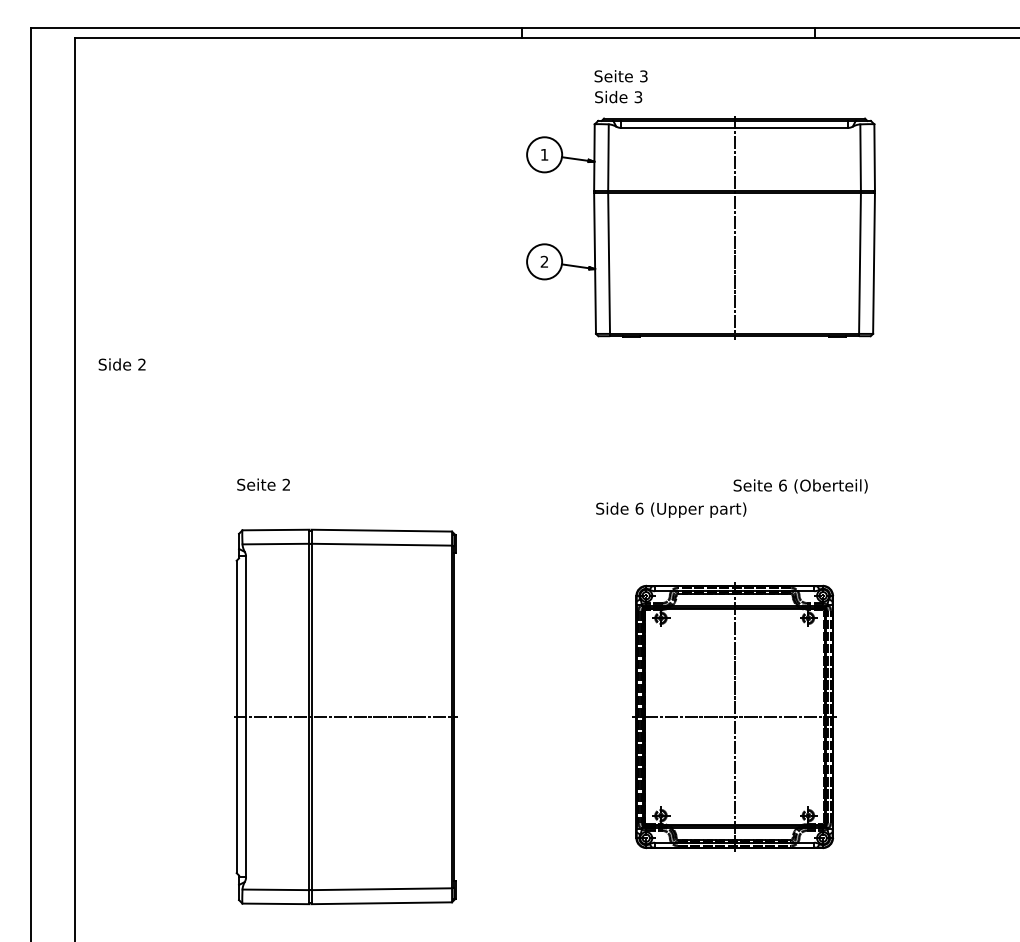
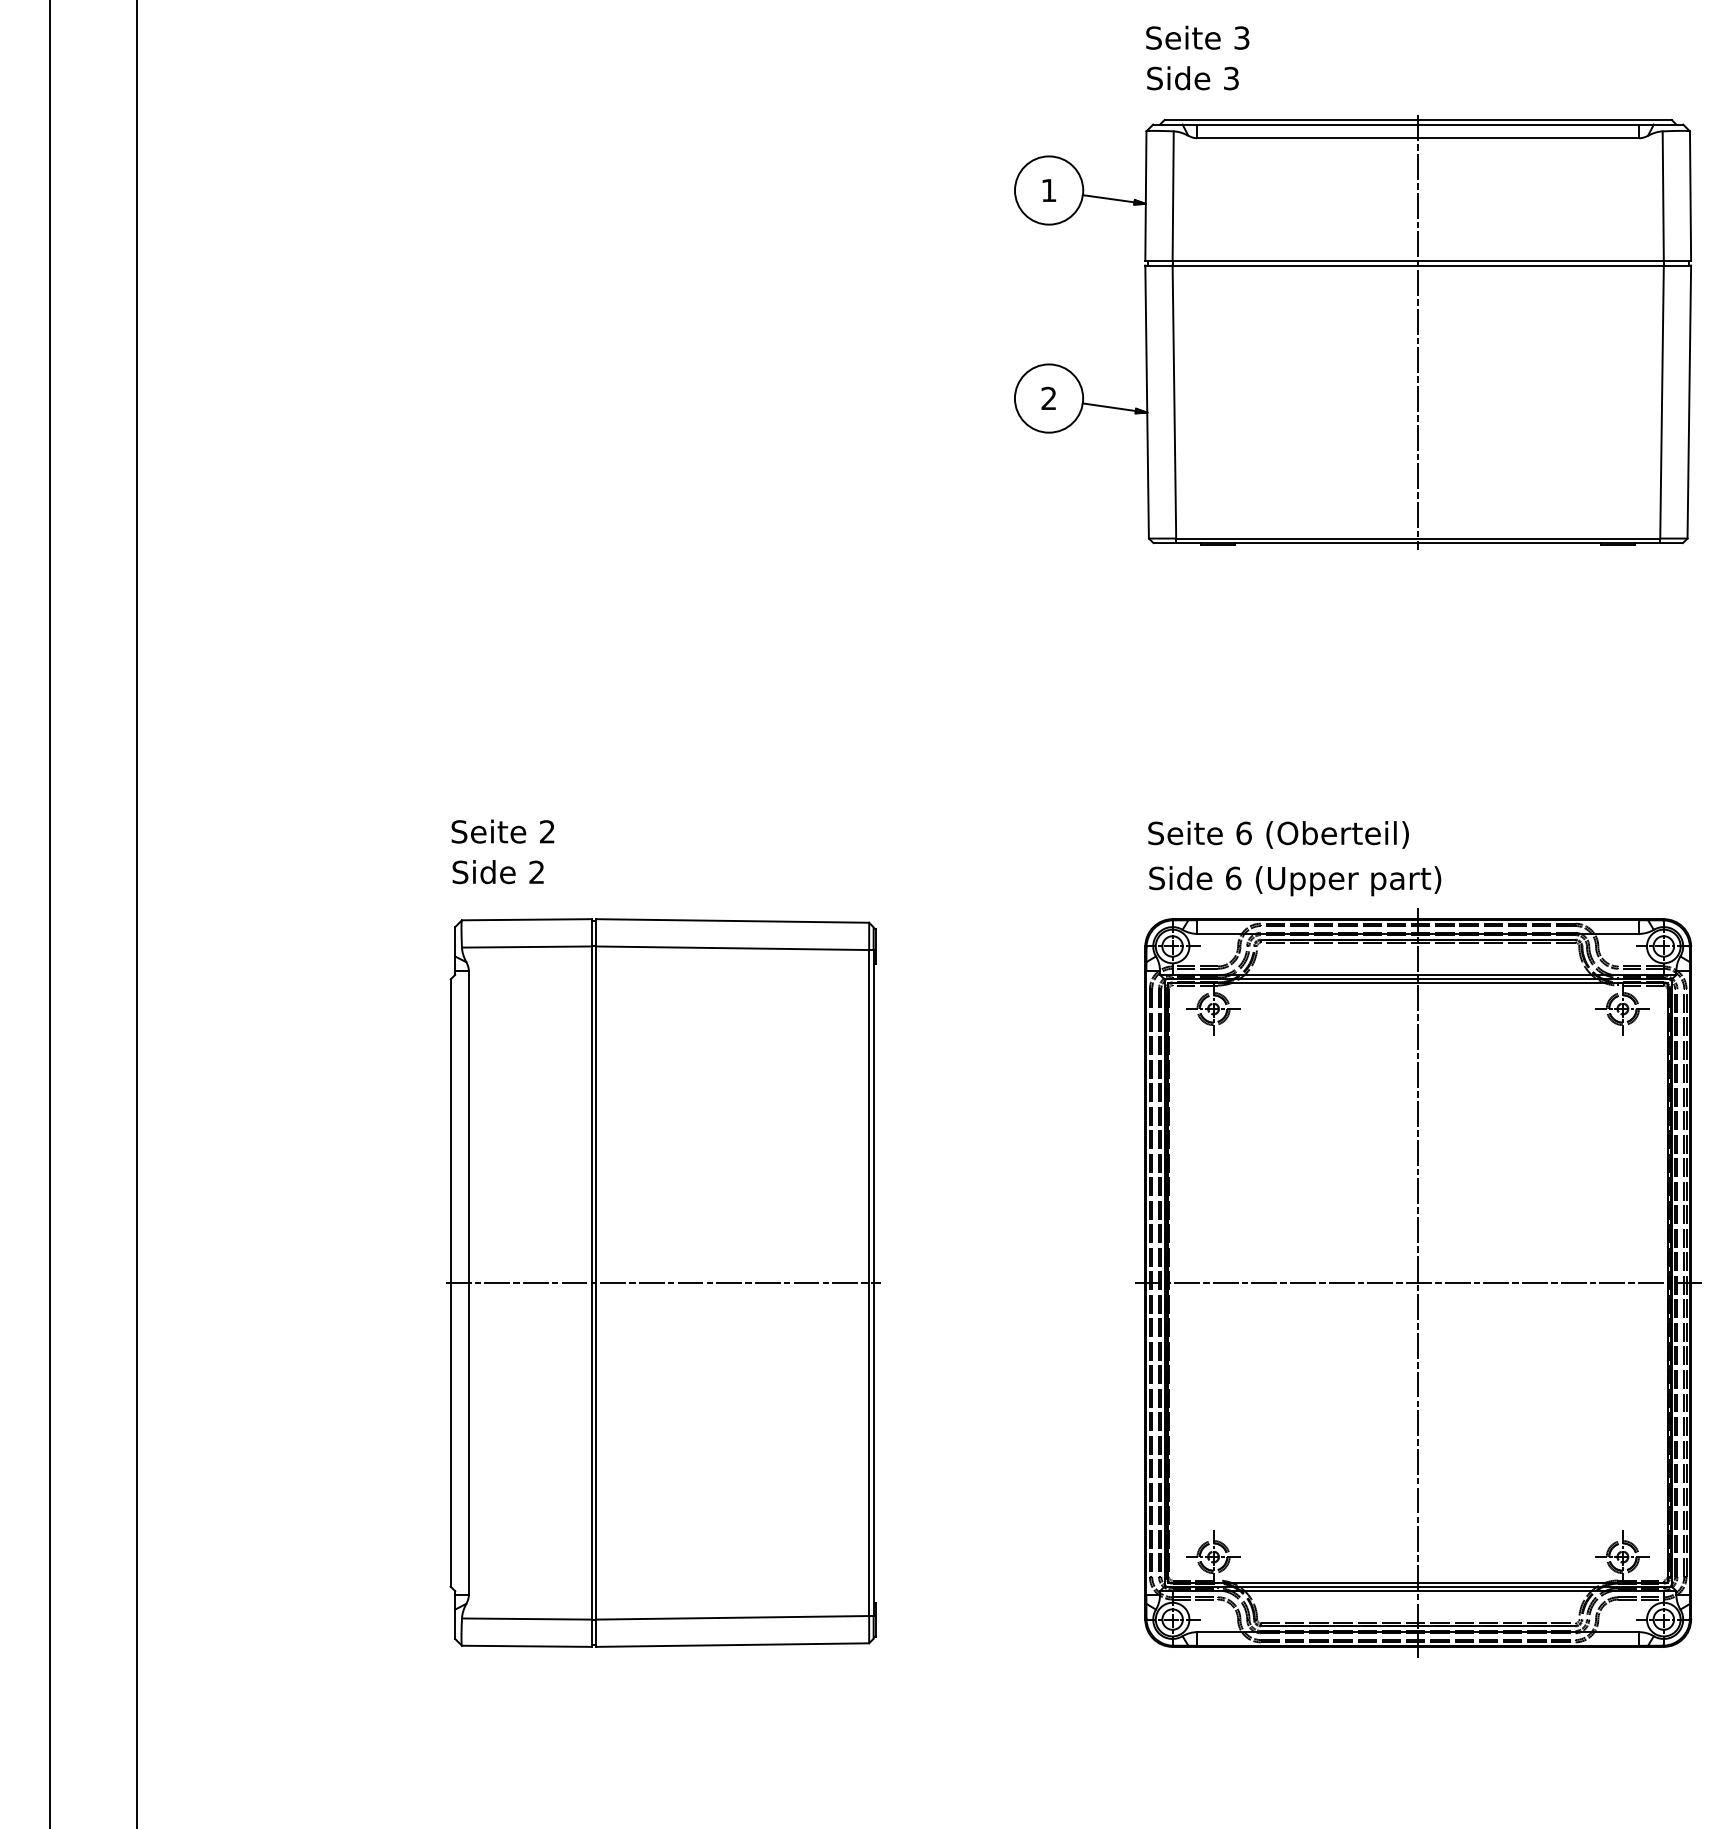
text: (121, 364) -> (496, 872), moved
text: (800, 486) -> (1278, 835), moved
part: (734, 716) -> (1418, 1282), size x1.43

